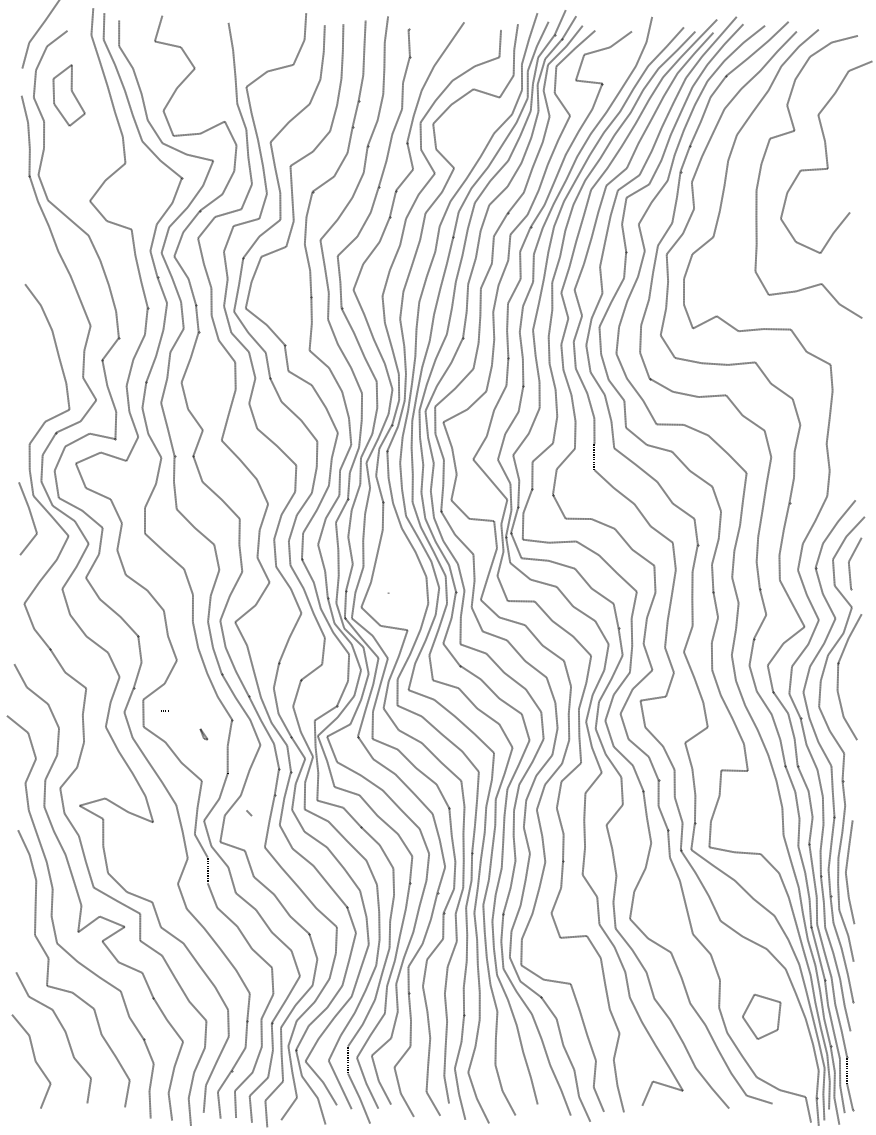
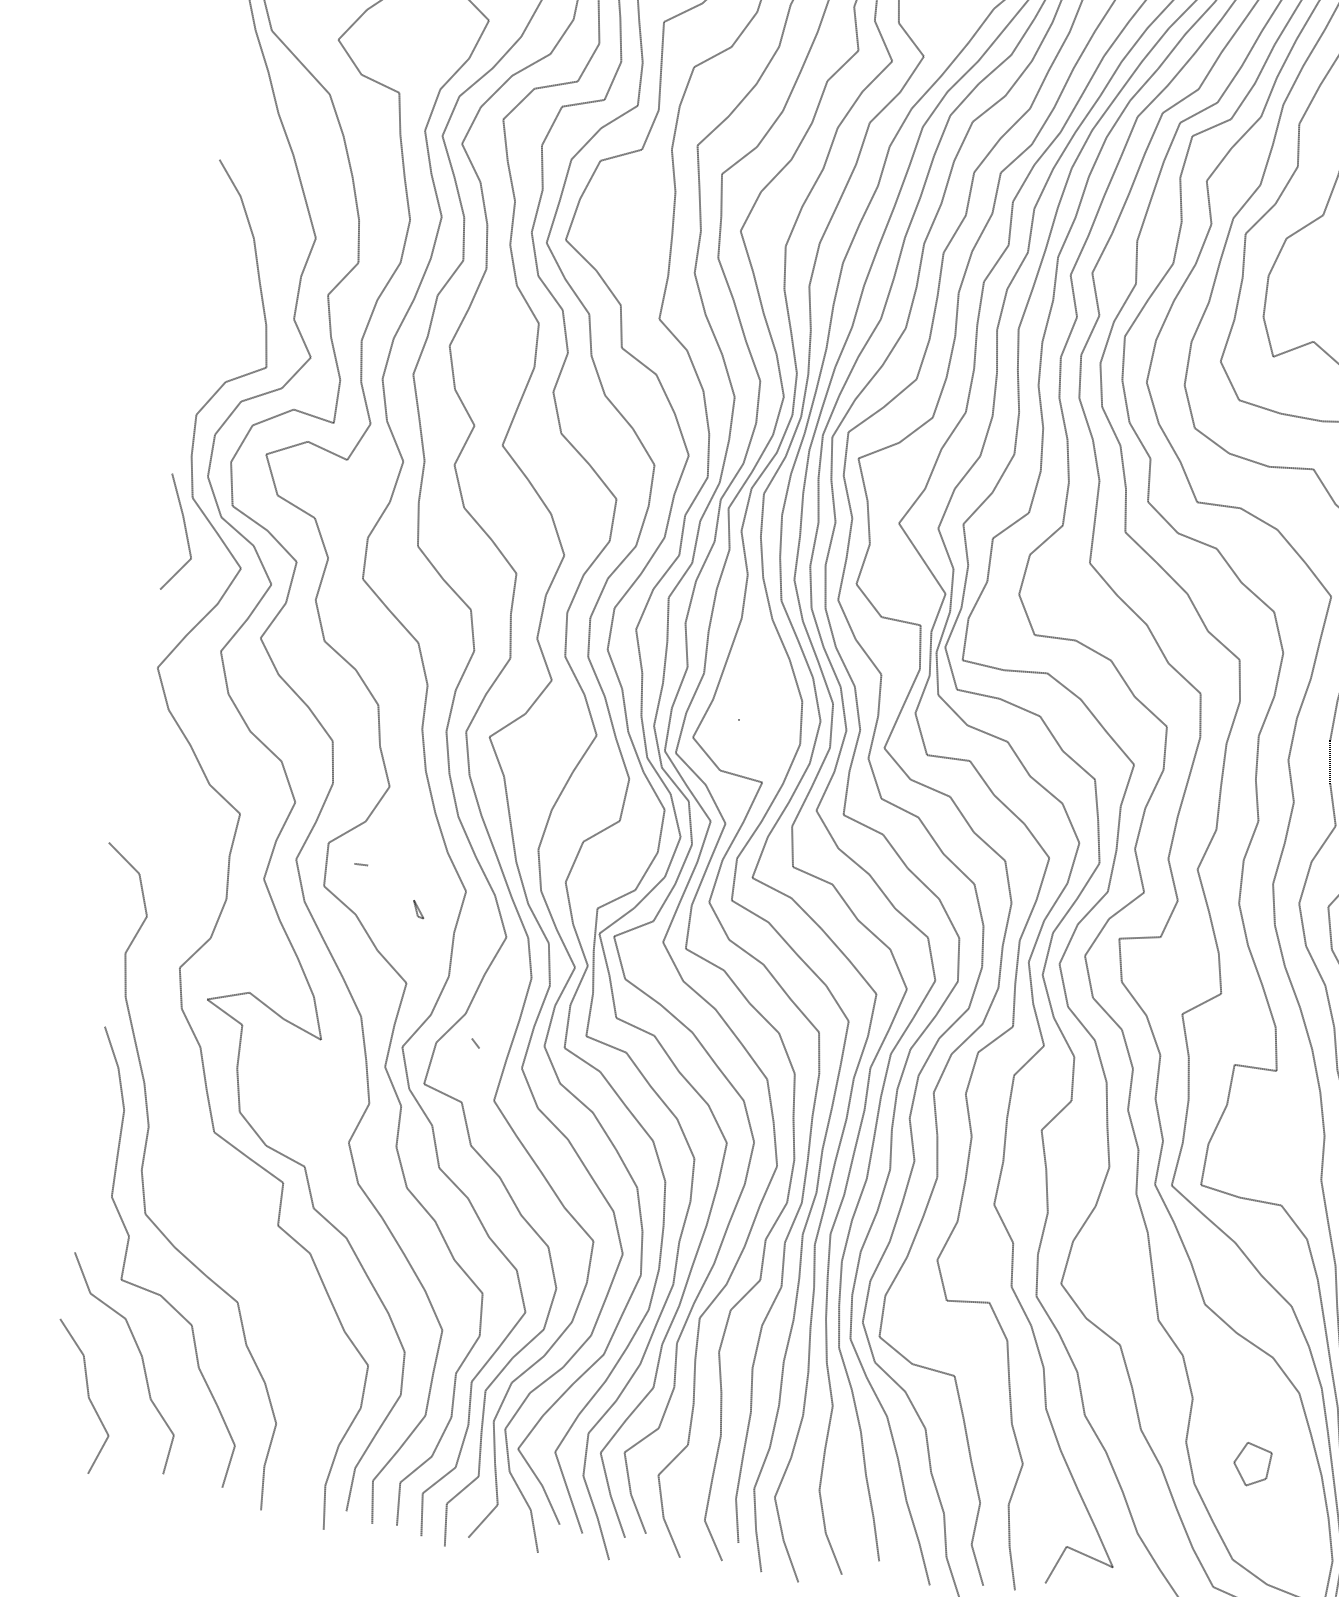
curve: (80, 898) -> (191, 1147), removed
part: (761, 1016) -> (1251, 1463), size x0.6

